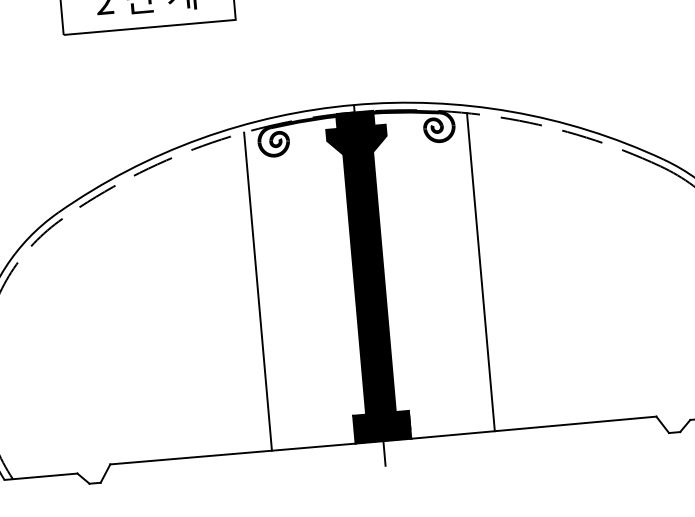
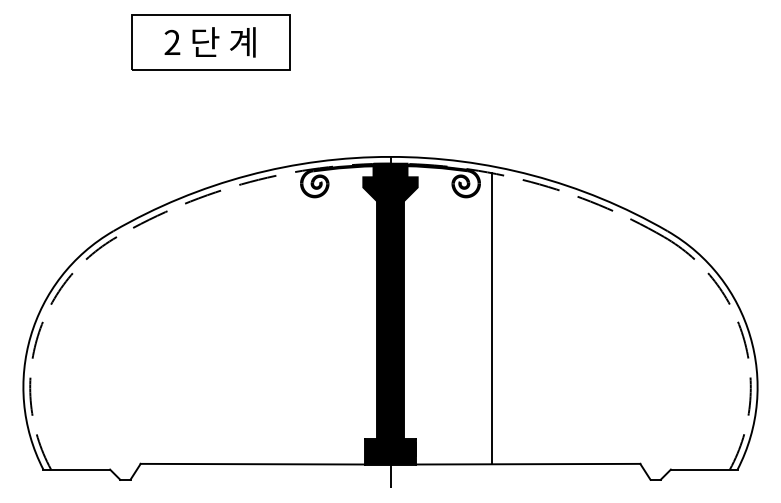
line: (257, 291) -> (288, 318), removed

